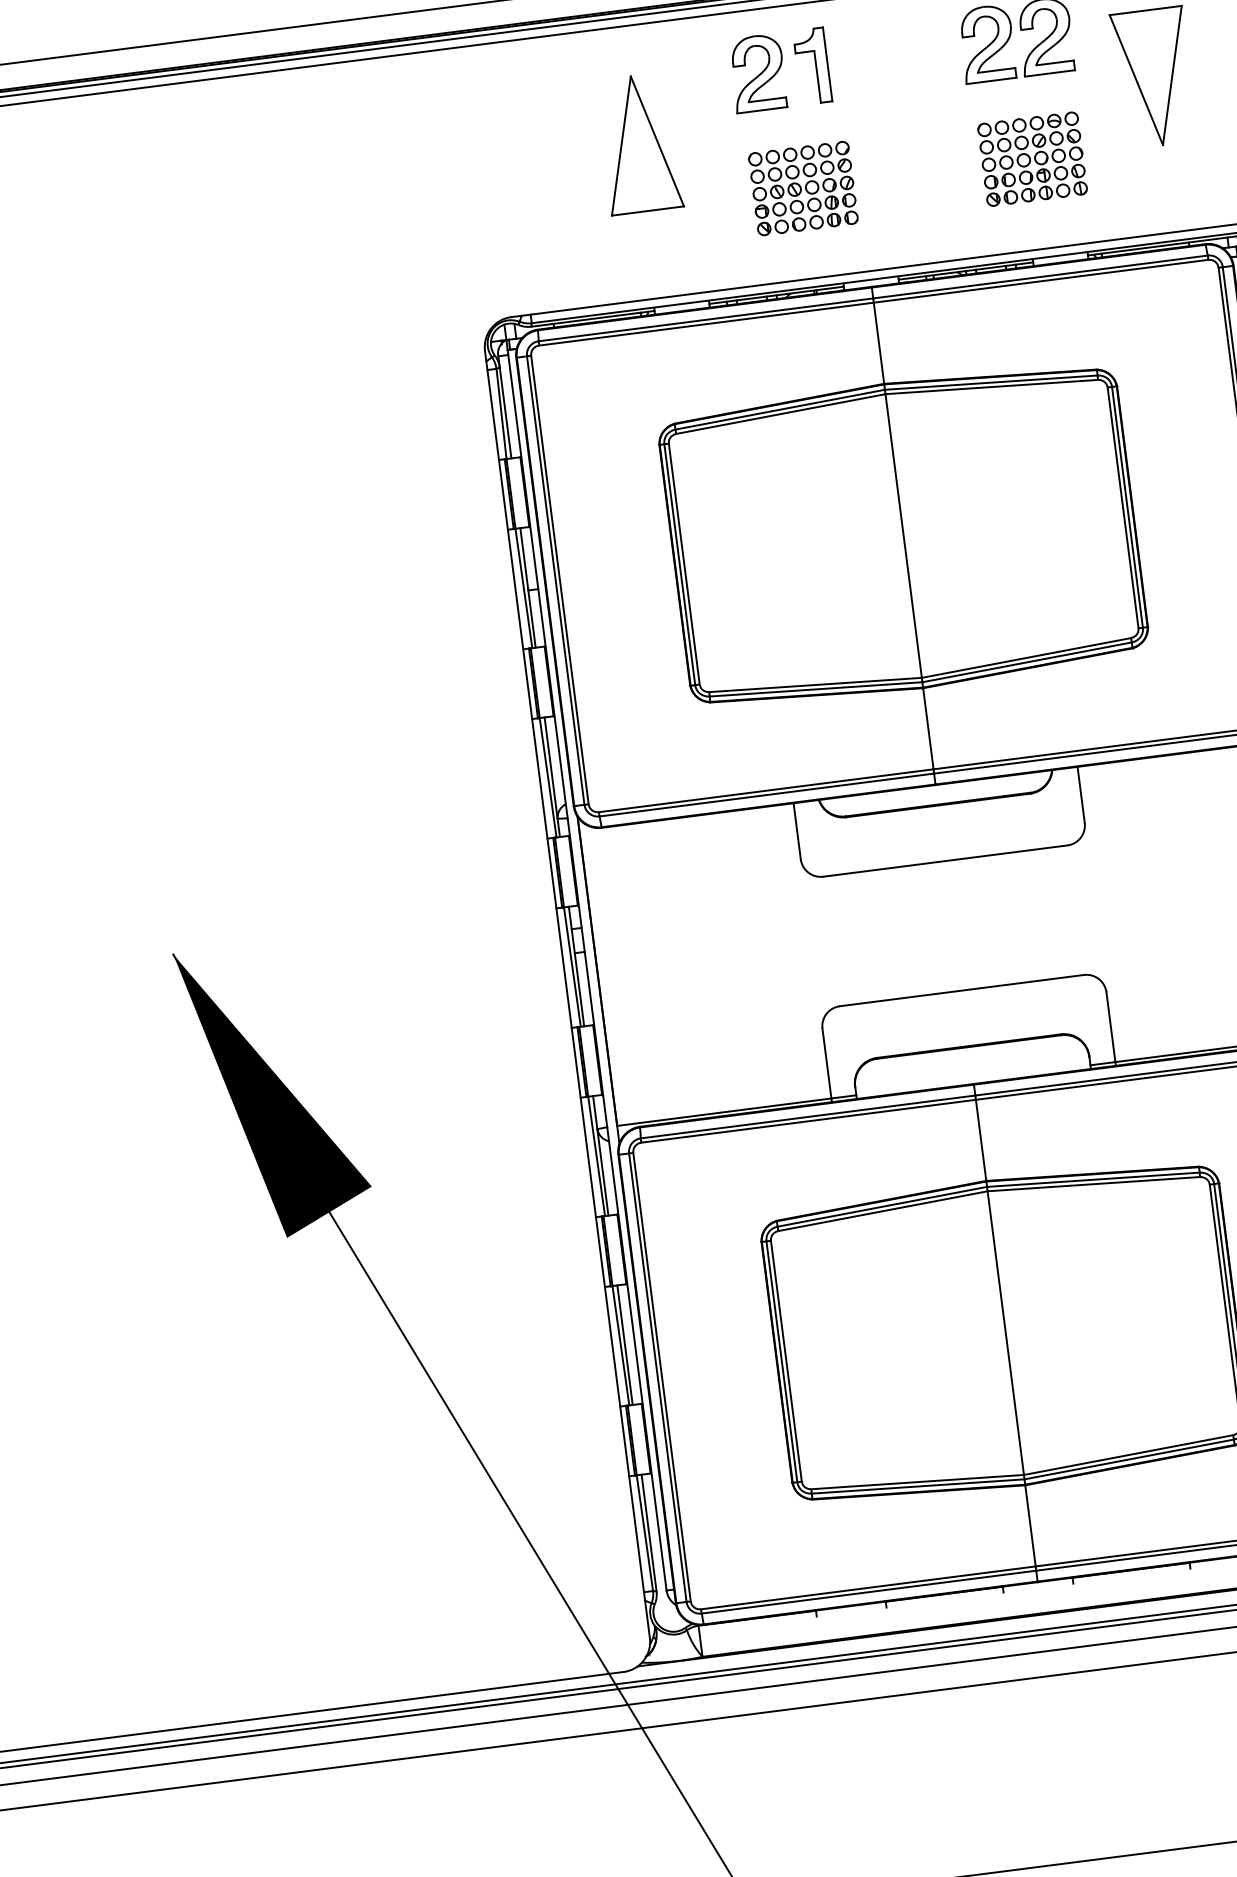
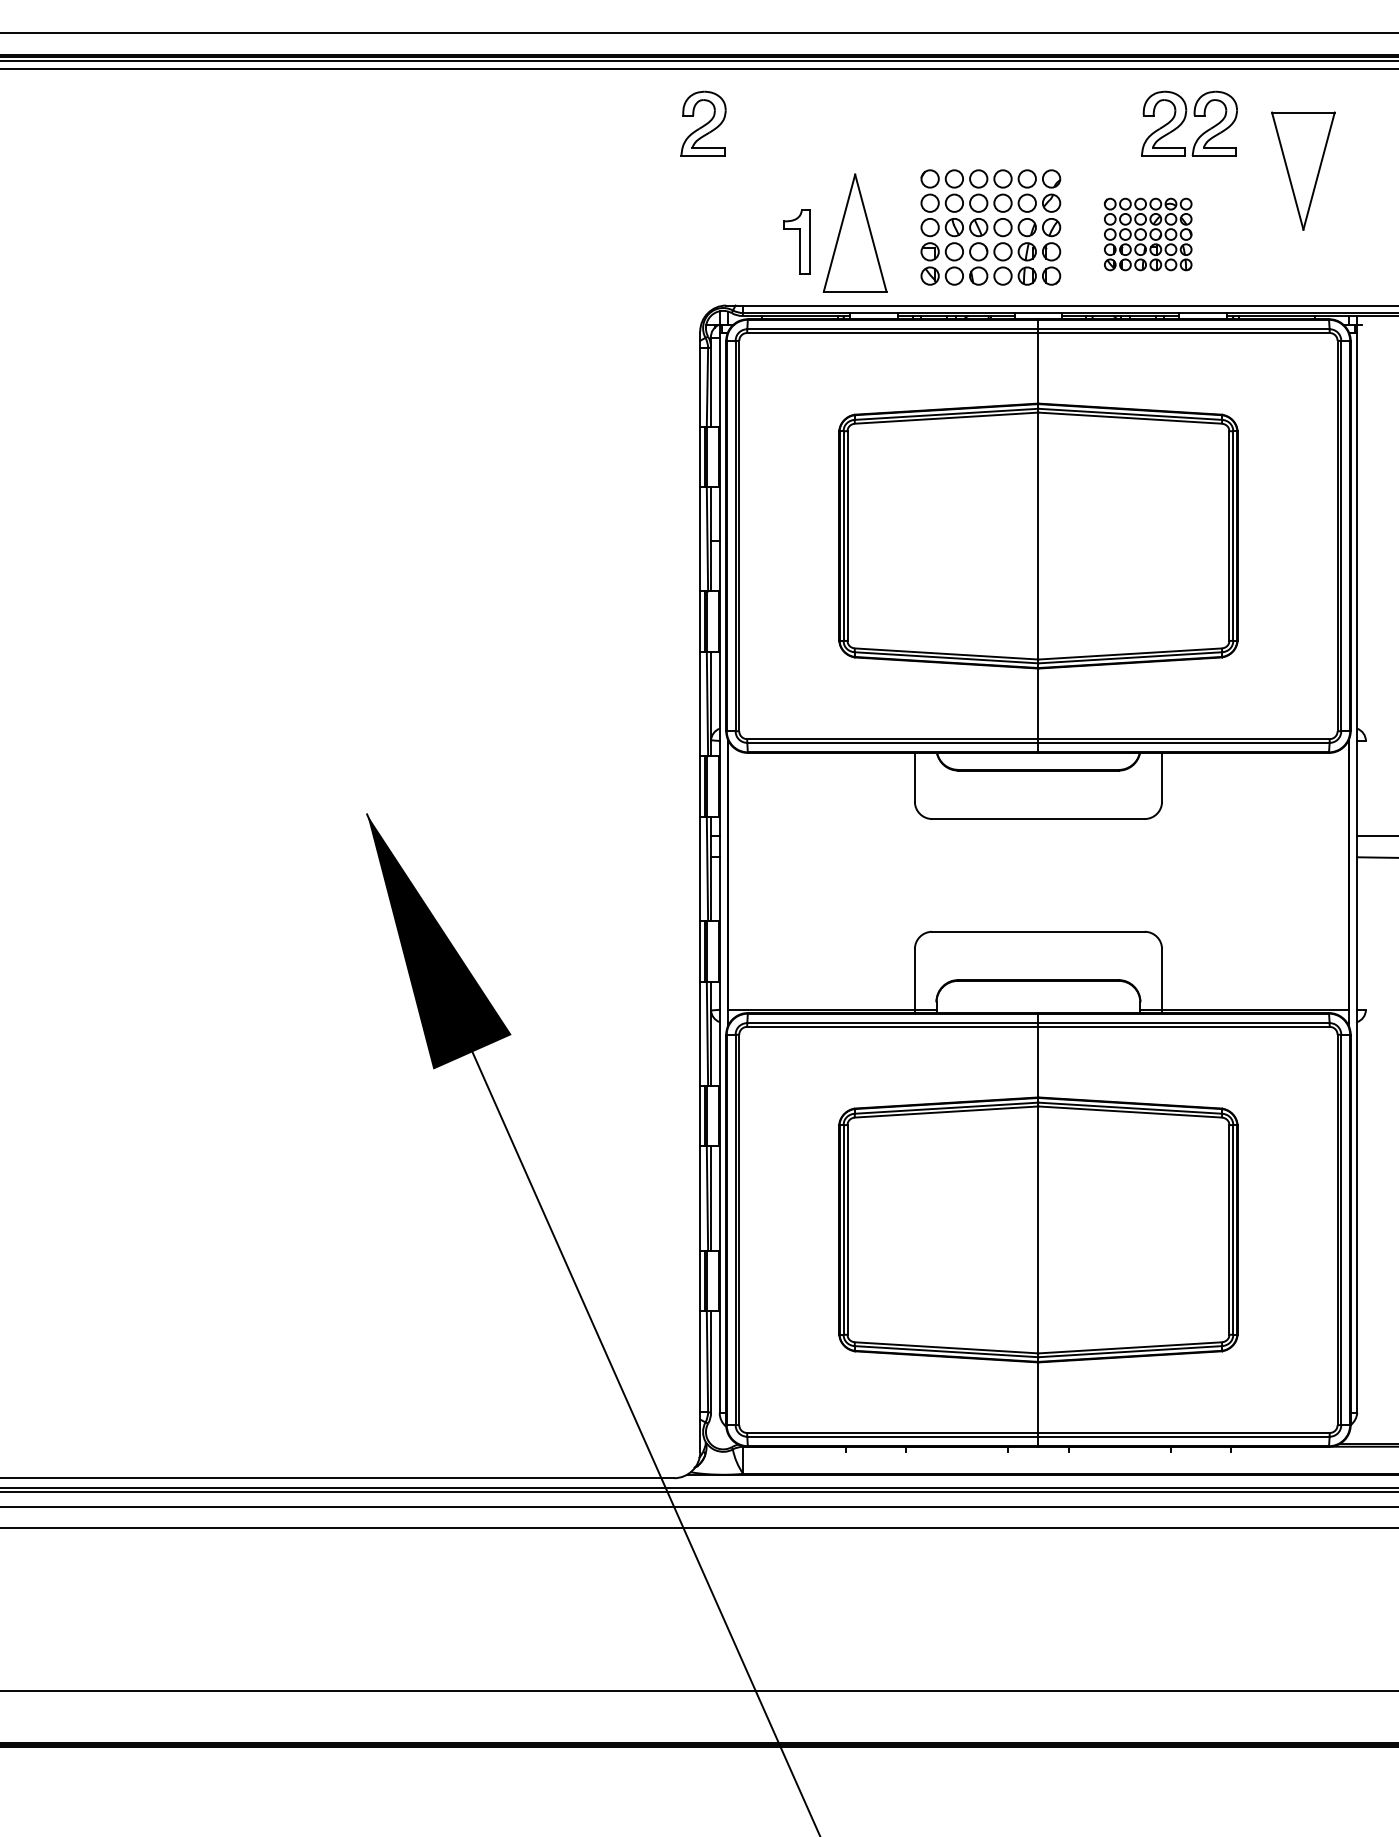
part: (811, 66) -> (796, 241), moved
part: (757, 72) -> (703, 123), moved
part: (638, 143) -> (854, 232), moved
part: (1031, 159) -> (1147, 234), moved
part: (803, 188) -> (990, 227), size x1.6

